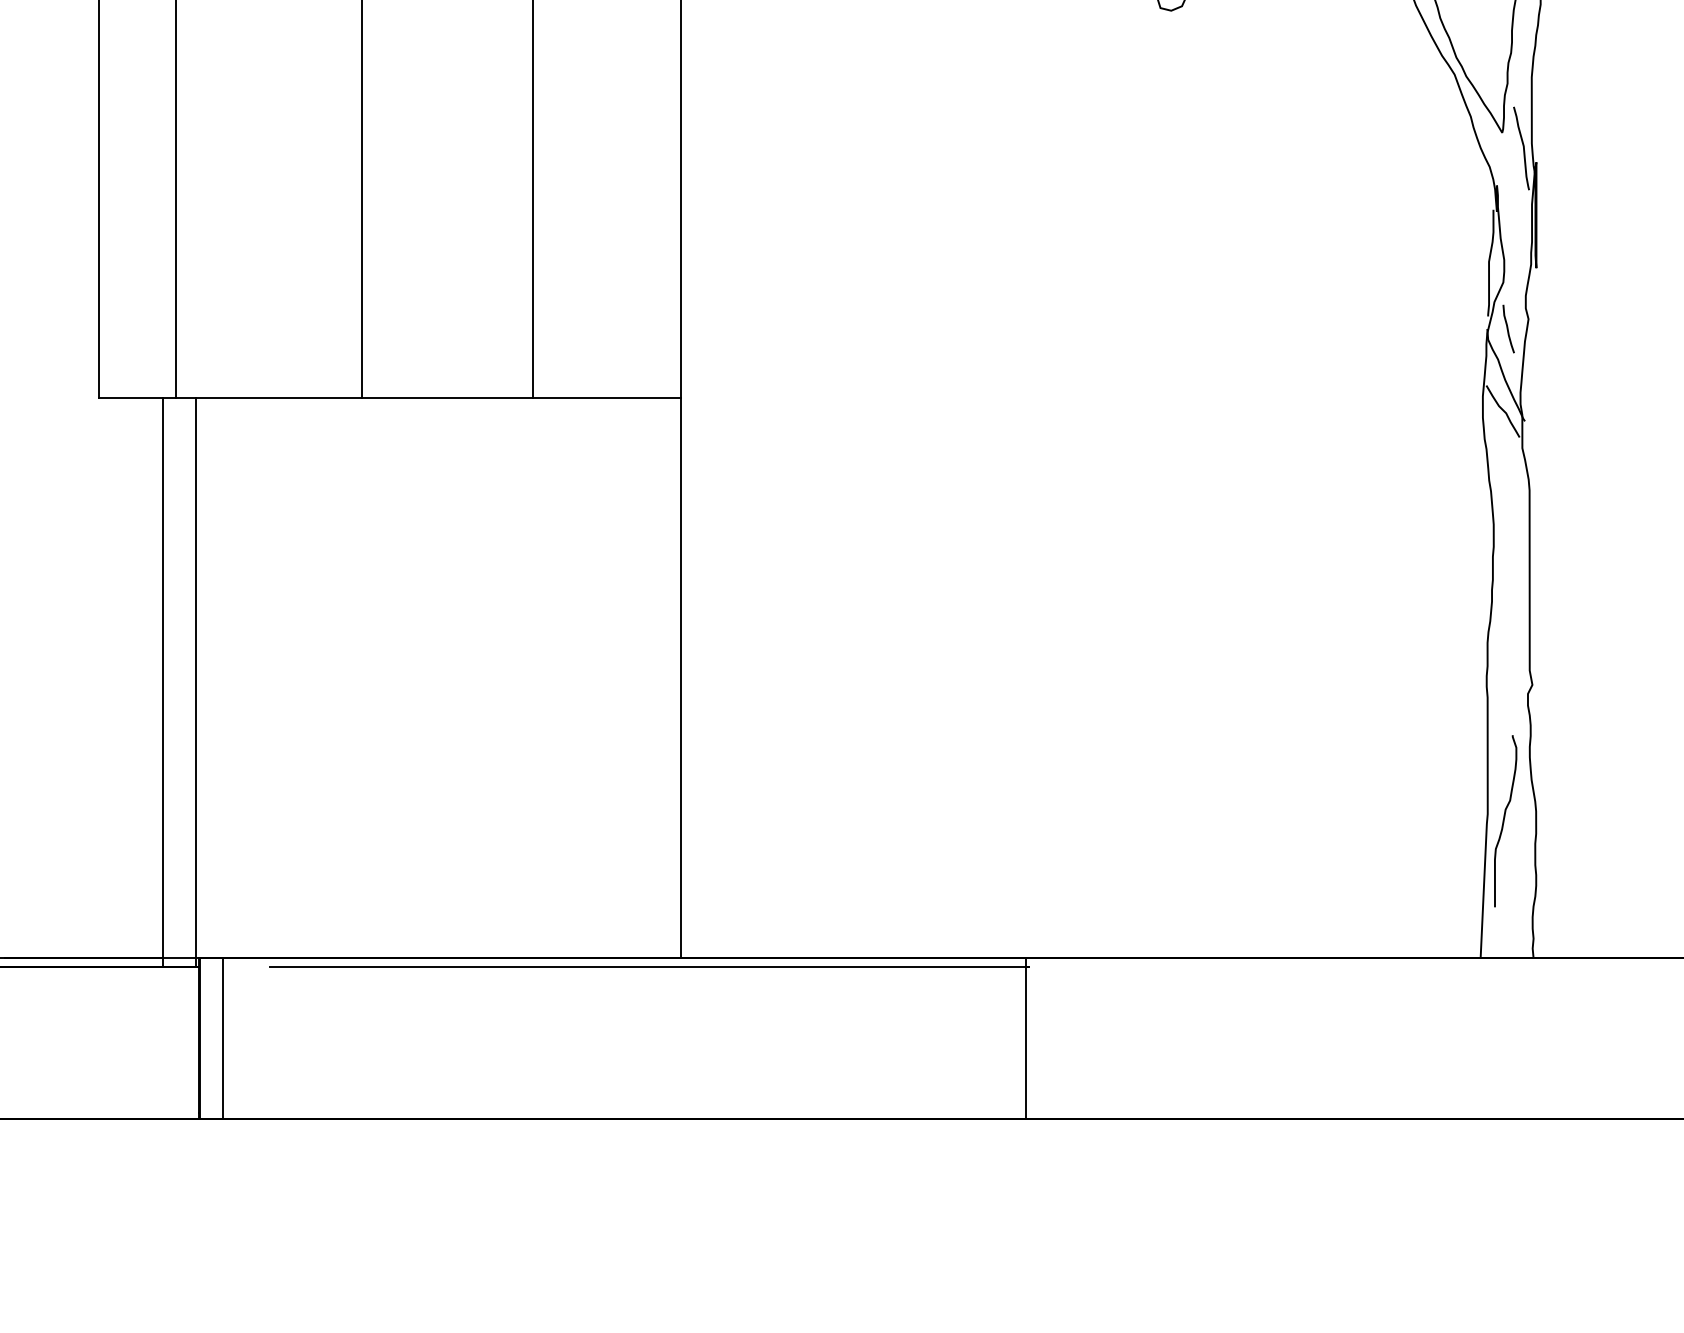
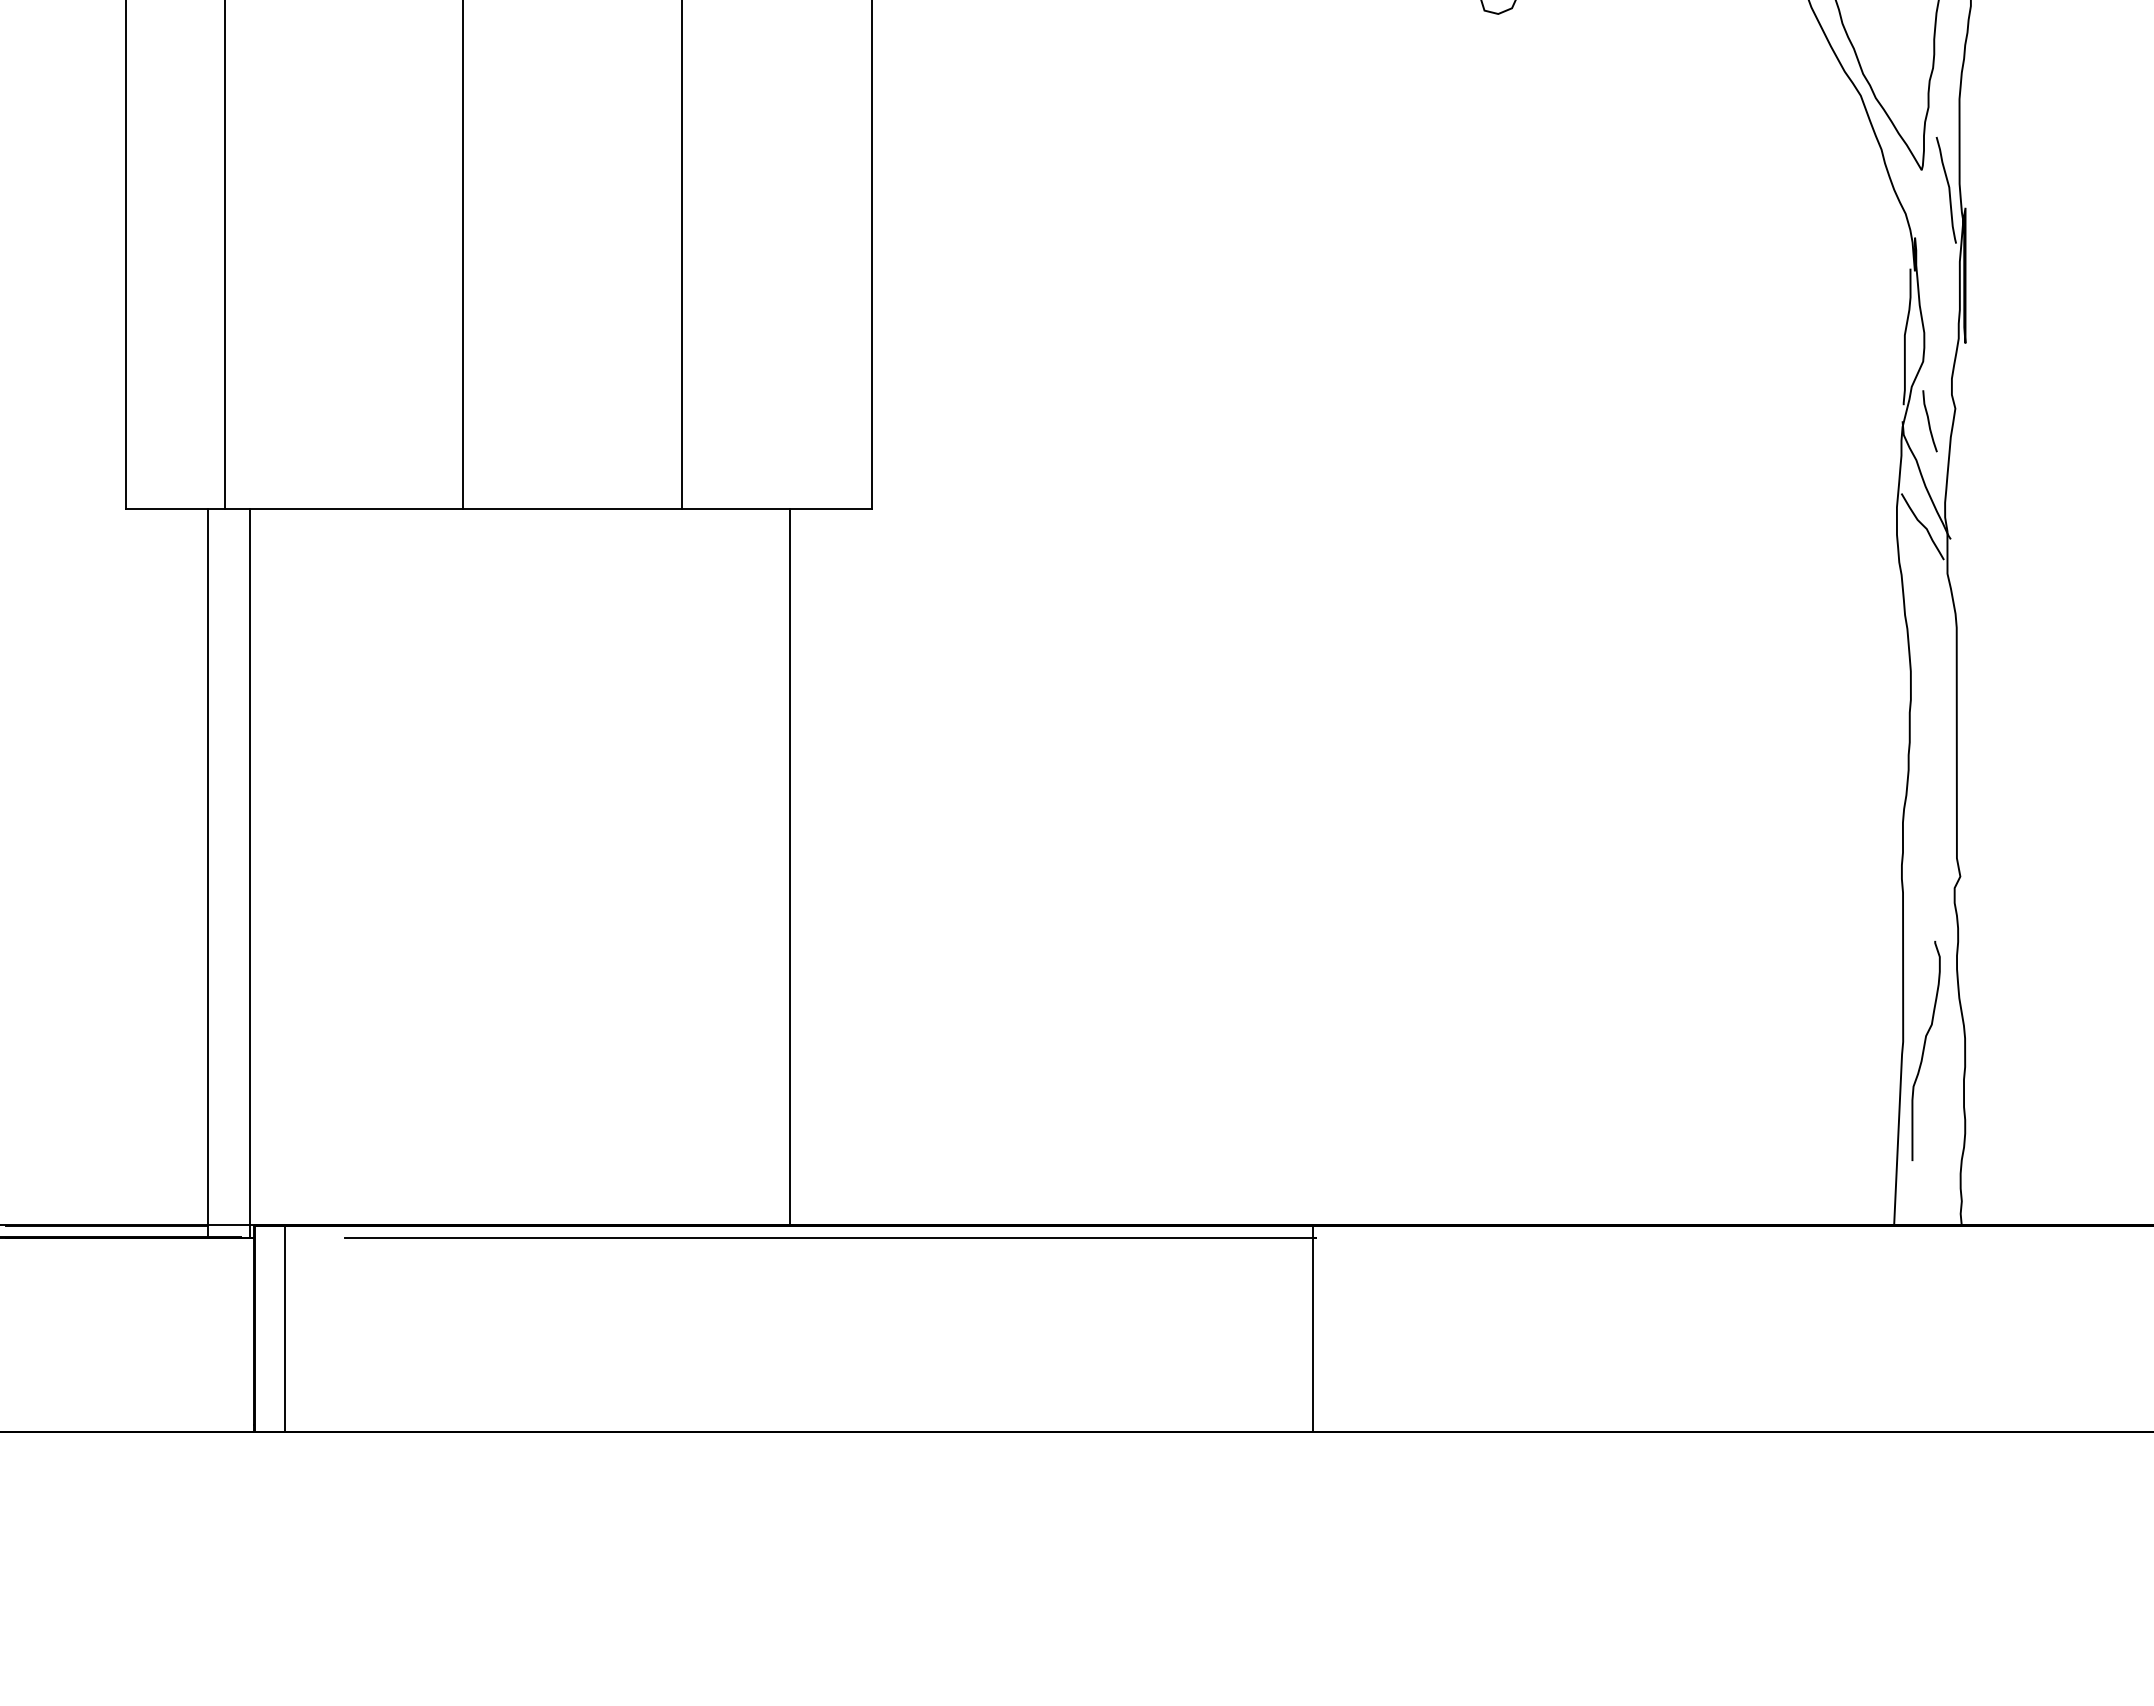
line: (680, 677) -> (789, 866), moved

